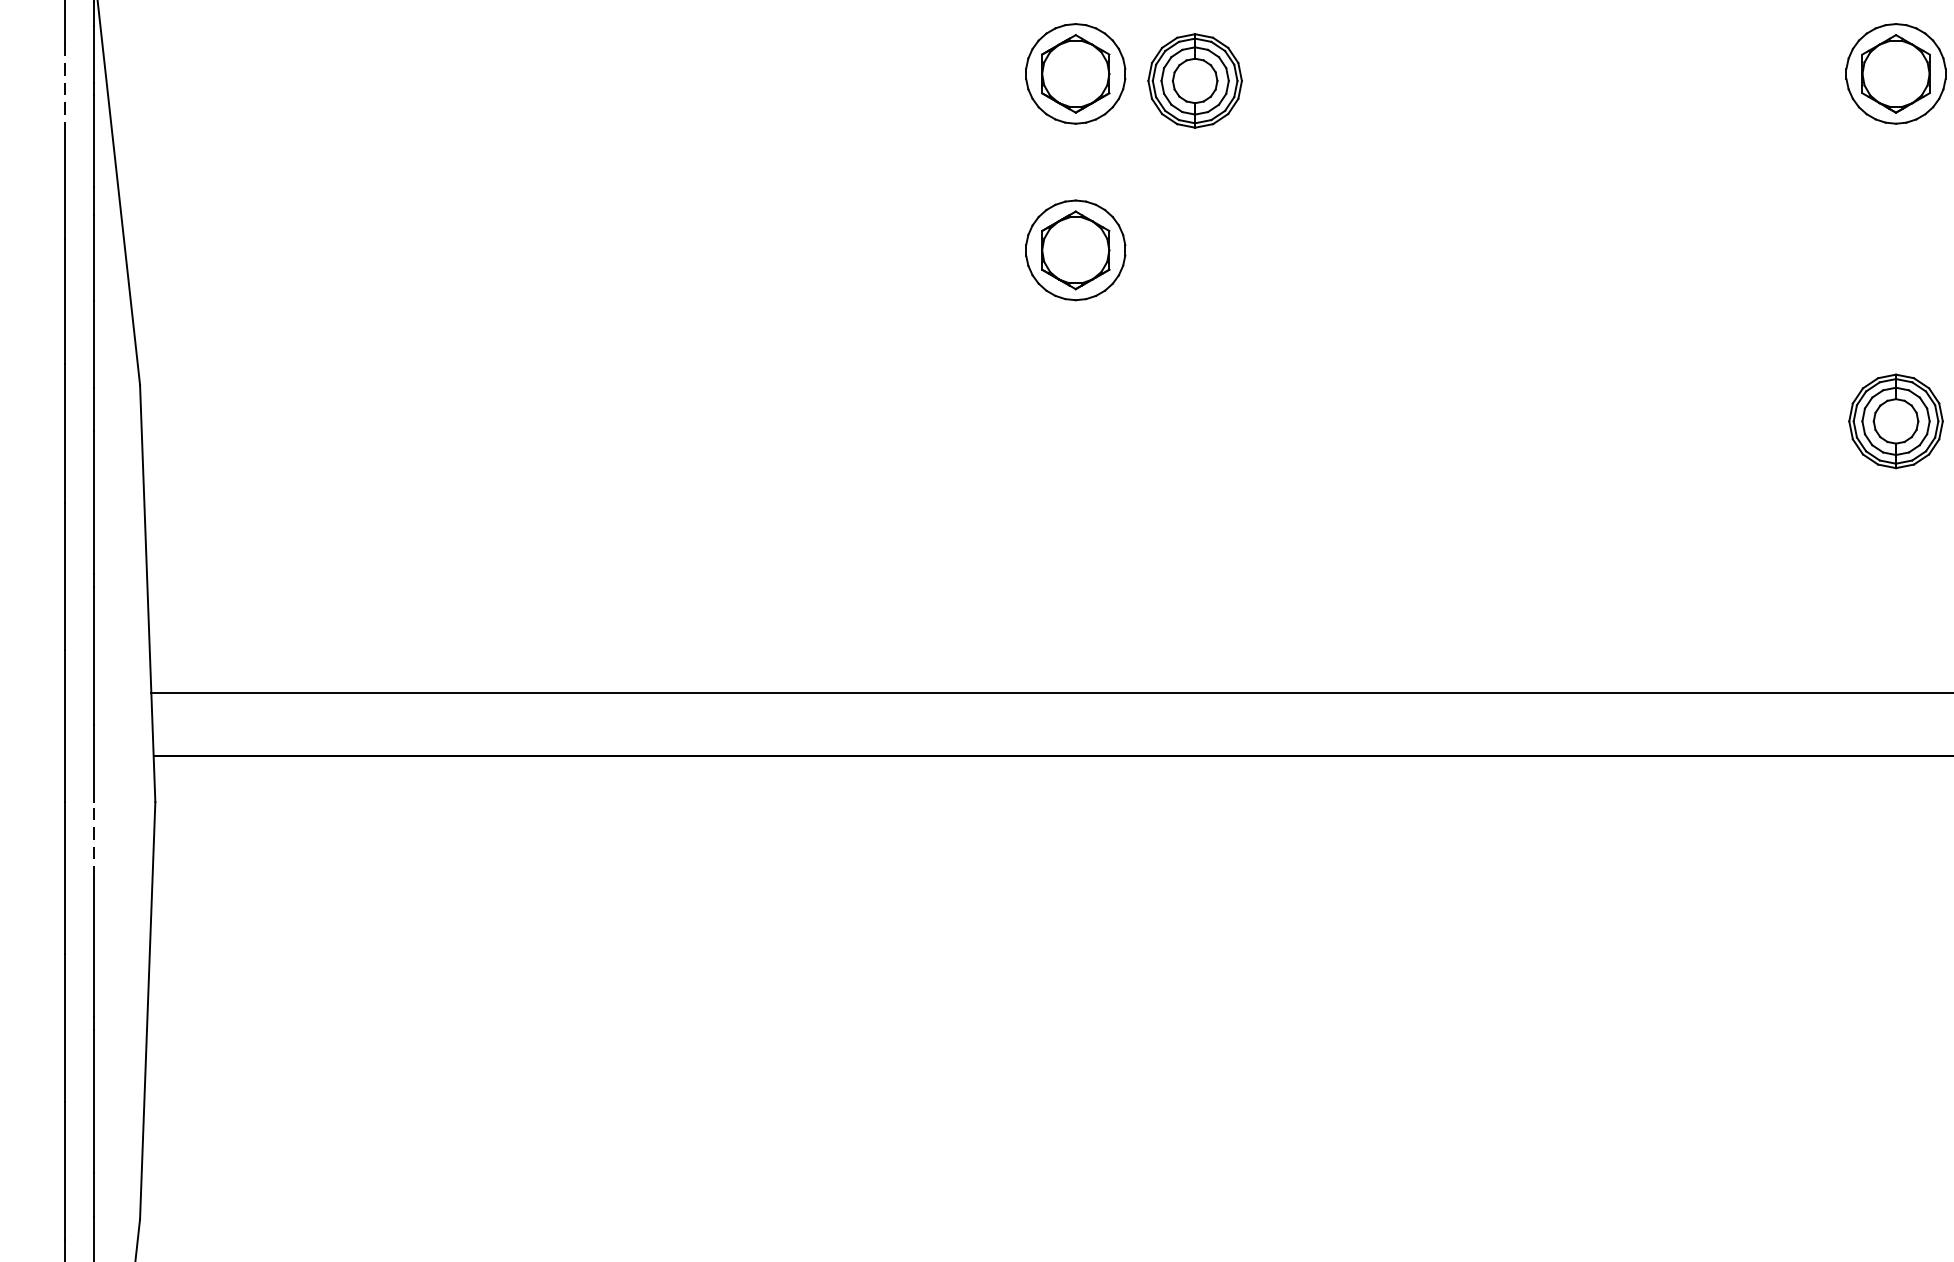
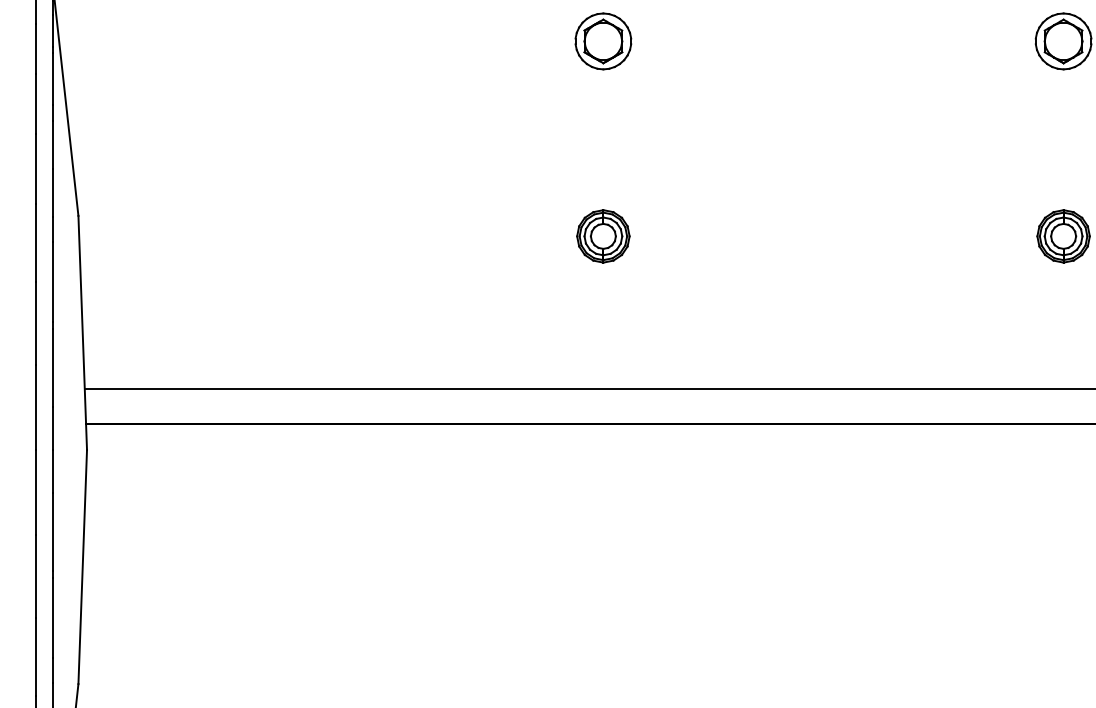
part: (1195, 81) -> (603, 236), moved
line: (65, 88) -> (36, 49), dashed -> solid
part: (1075, 250) -> (603, 140), removed
line: (93, 840) -> (52, 471), dashed -> solid

